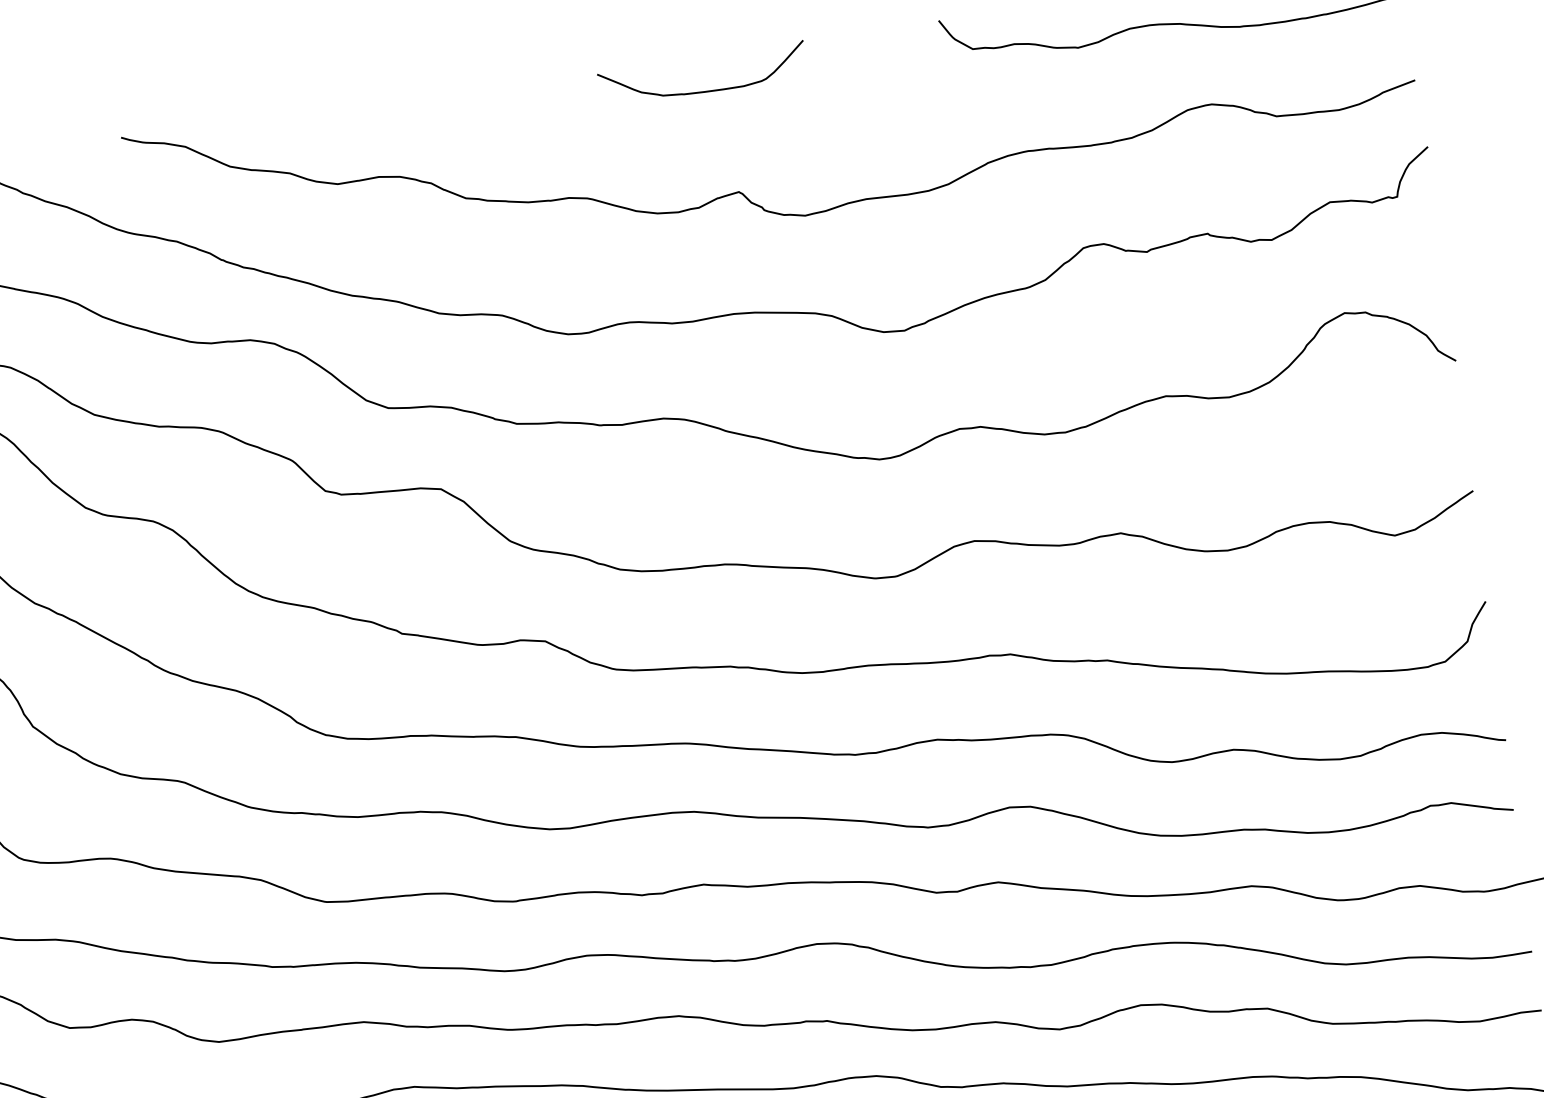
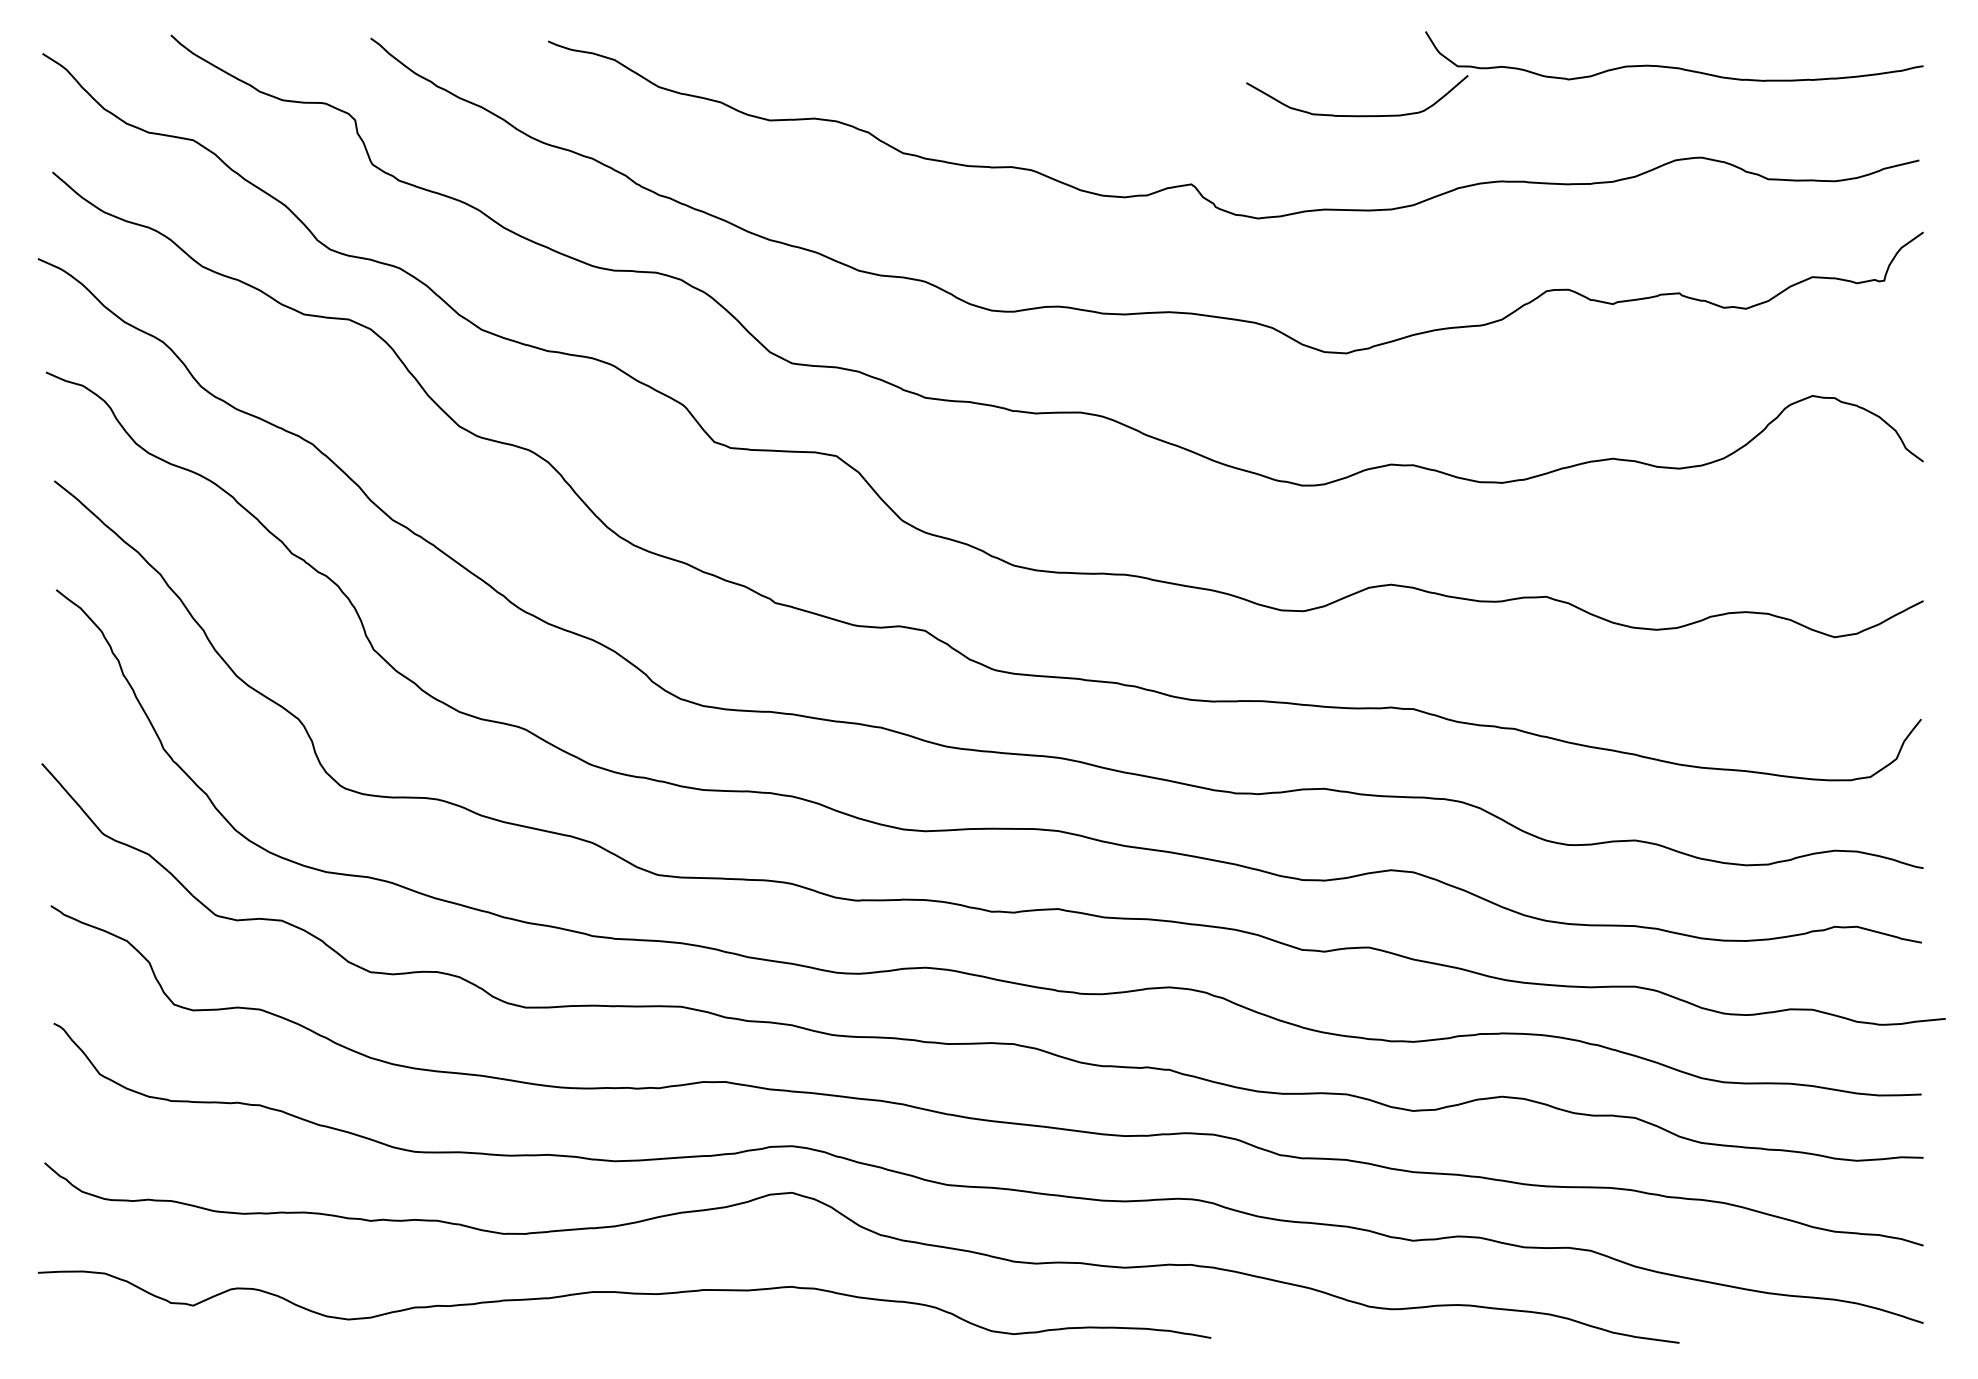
curve: (704, 91) -> (1357, 115), moved

